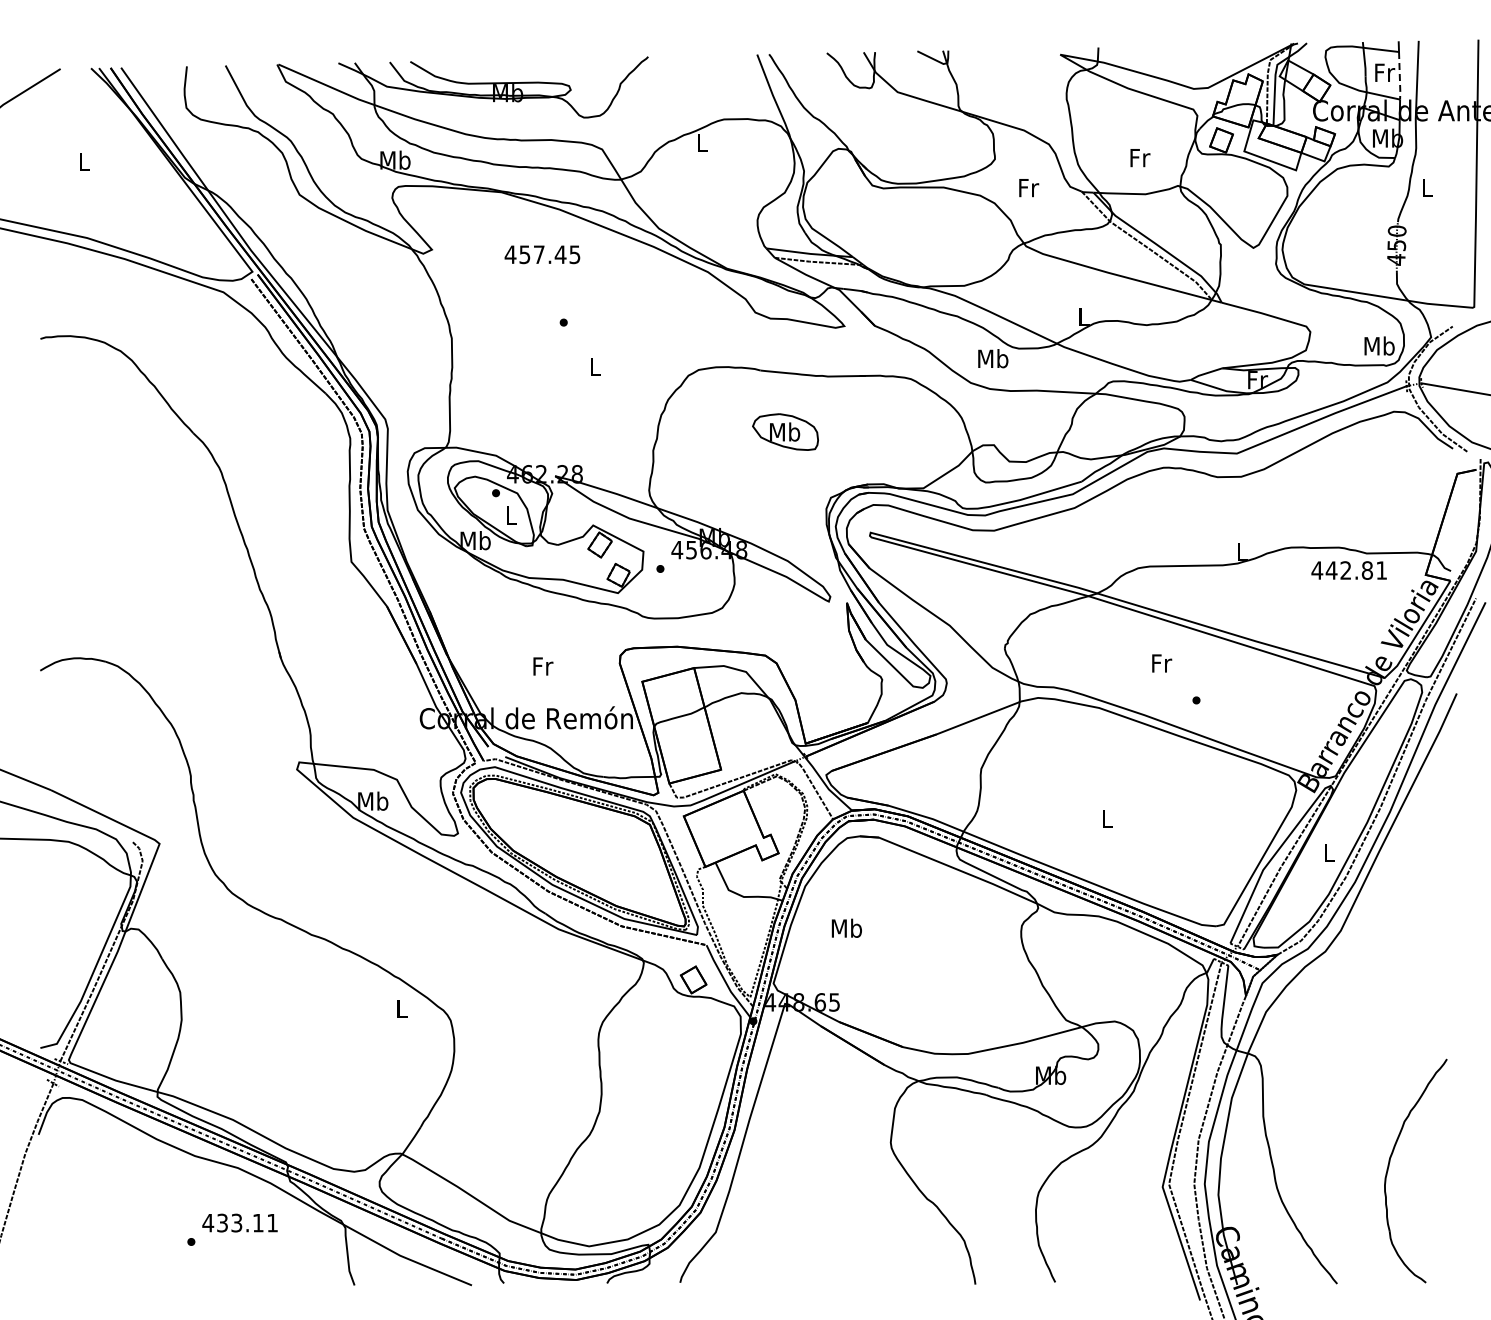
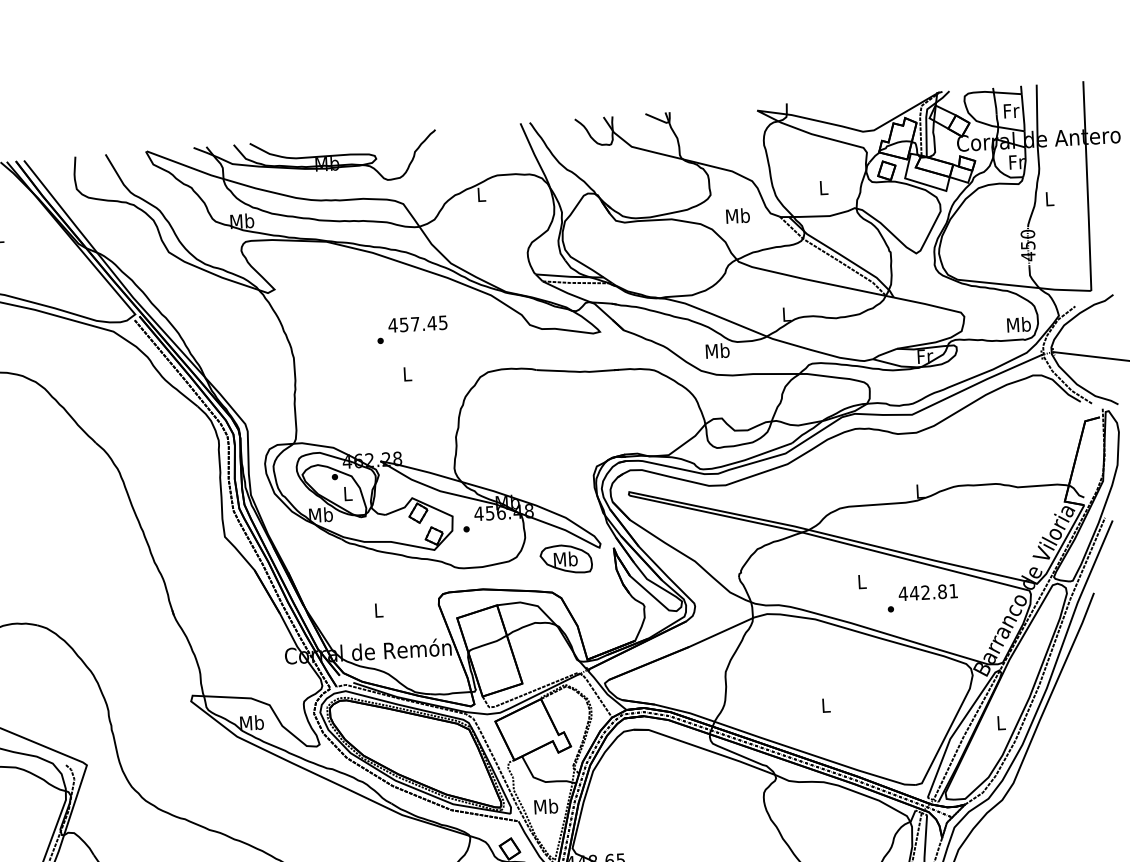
line: (1399, 76) -> (1023, 113), dashed -> solid
text: (1388, 137) -> (1017, 161), Mb -> Fr
text: (1140, 158) -> (824, 188), Fr -> L
text: (1028, 187) -> (738, 215), Fr -> Mb
text: (542, 254) -> (417, 323), moved
part: (785, 431) -> (566, 558), moved
text: (1348, 570) -> (927, 592), moved
text: (1162, 663) -> (862, 581), Fr -> L
text: (543, 666) -> (379, 610), Fr -> L
text: (846, 927) -> (545, 805), moved

